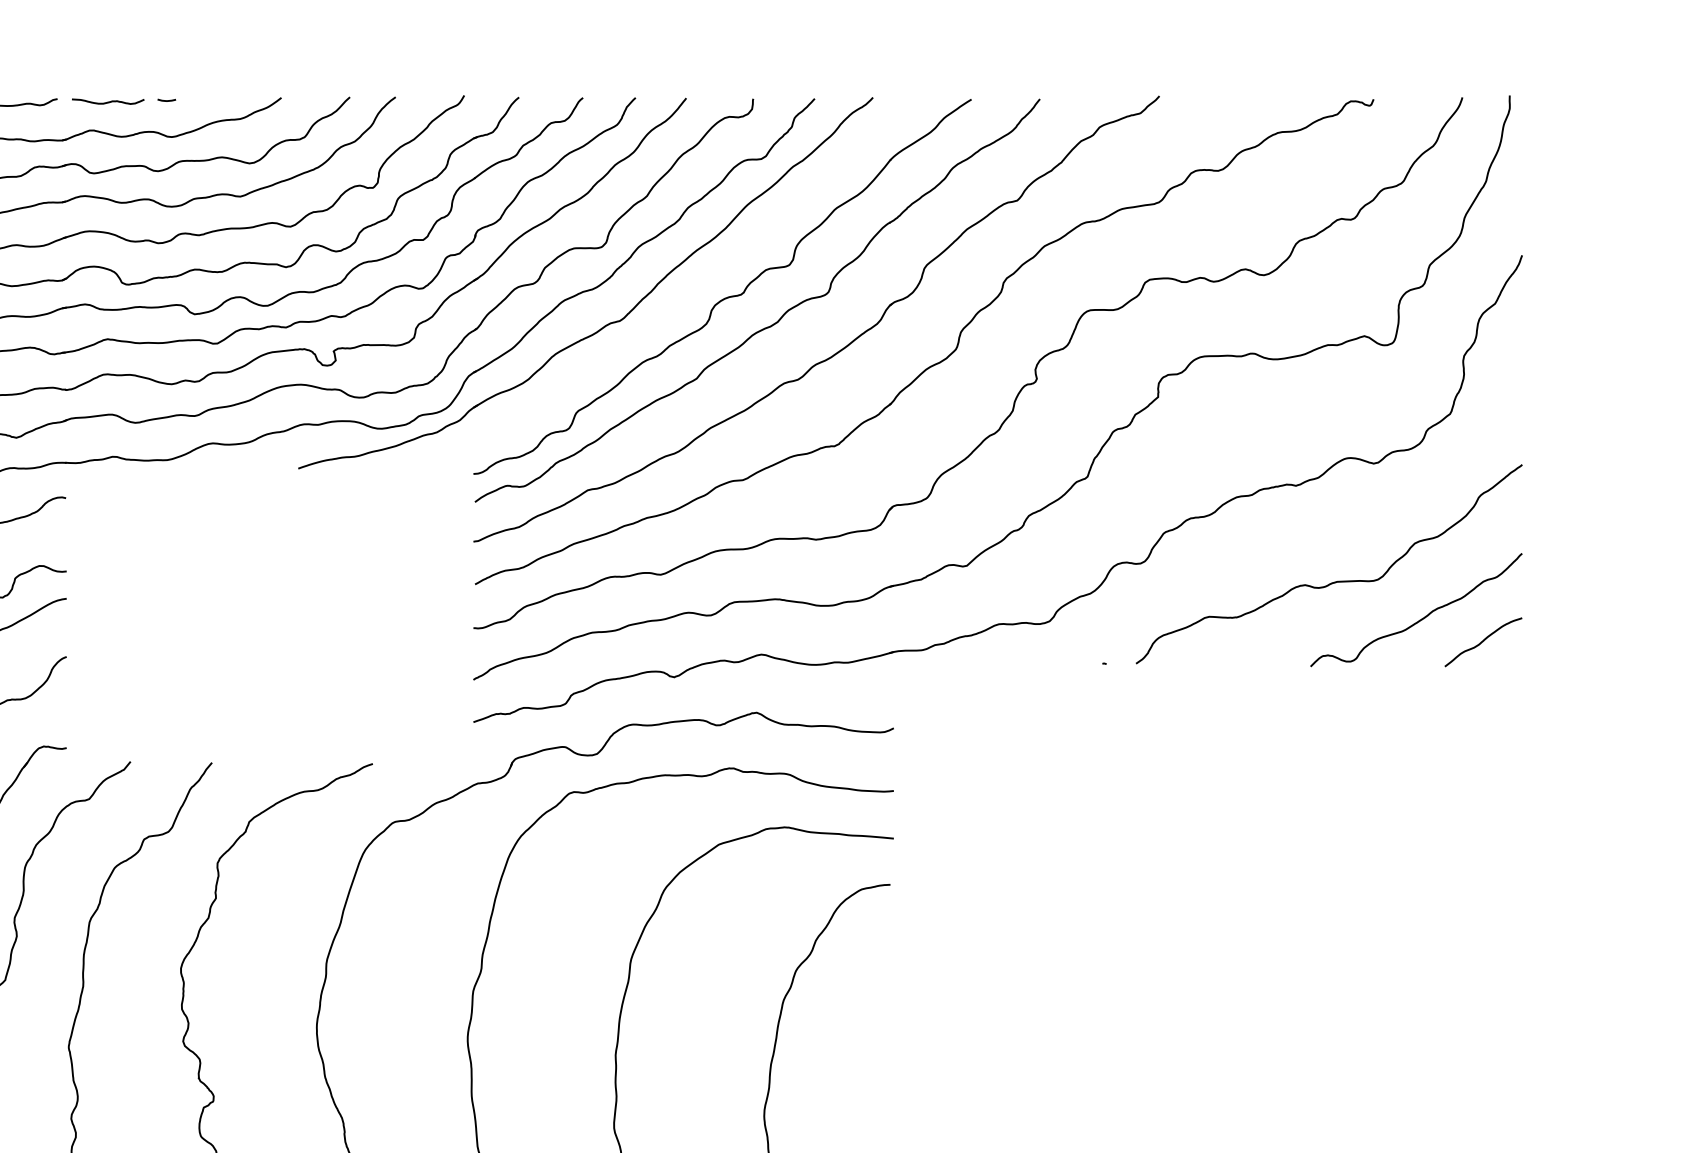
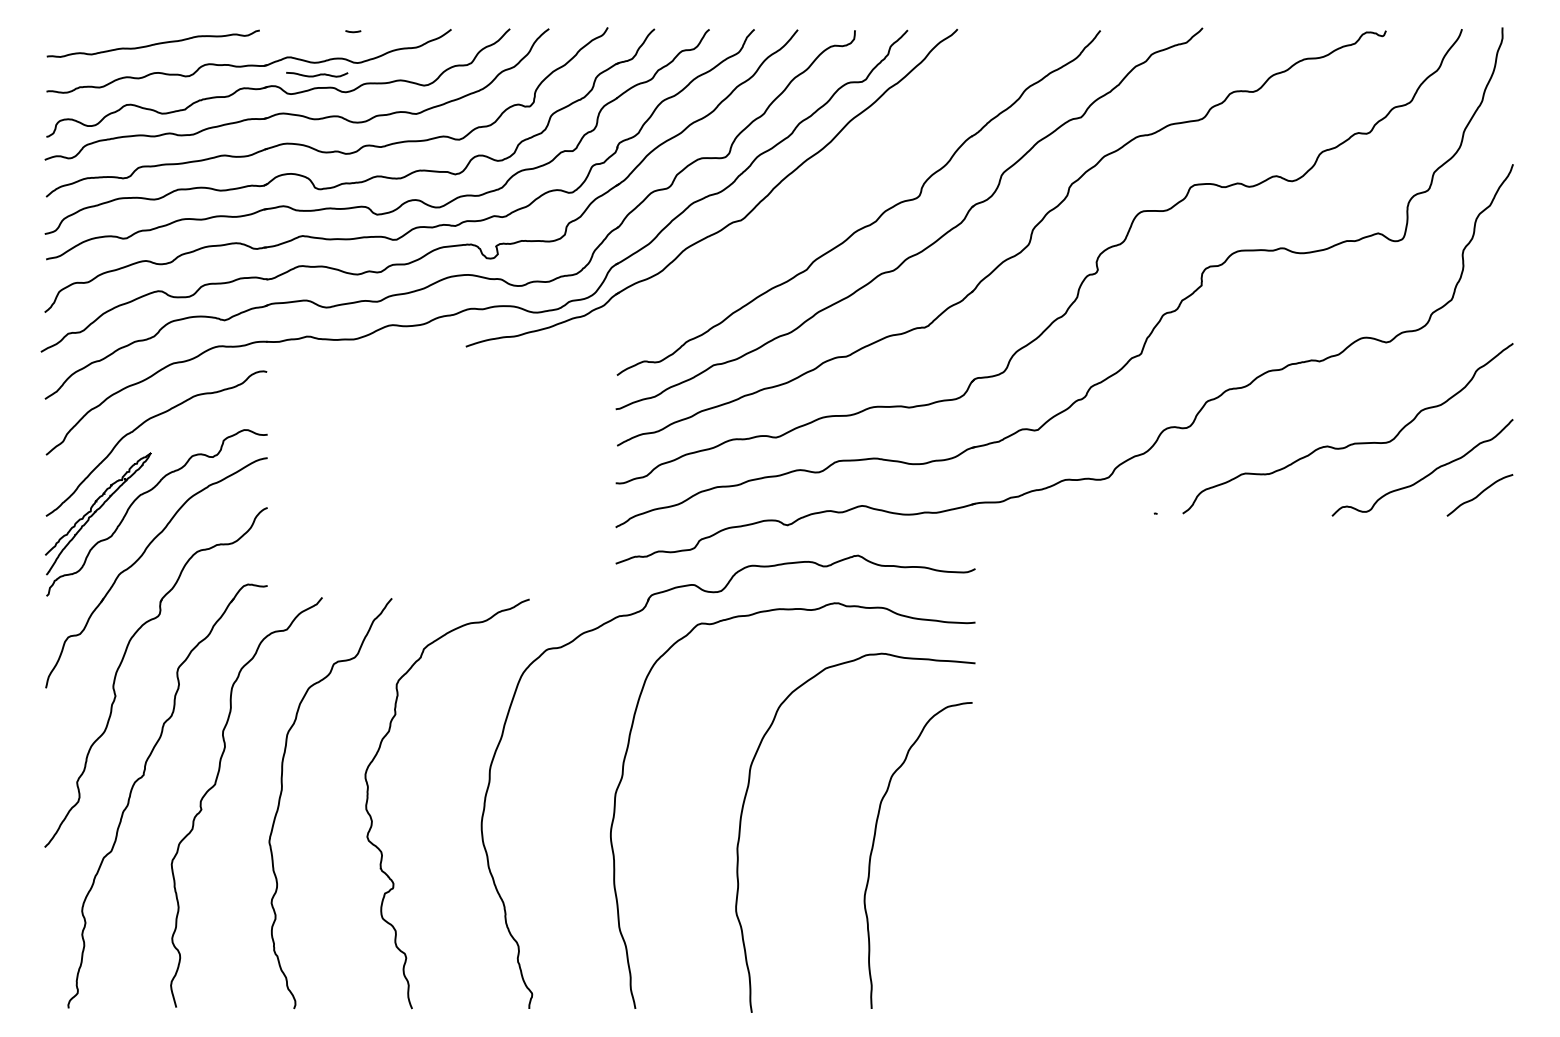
curve: (108, 101) -> (317, 74), moved
part: (726, 296) -> (832, 199), removed

